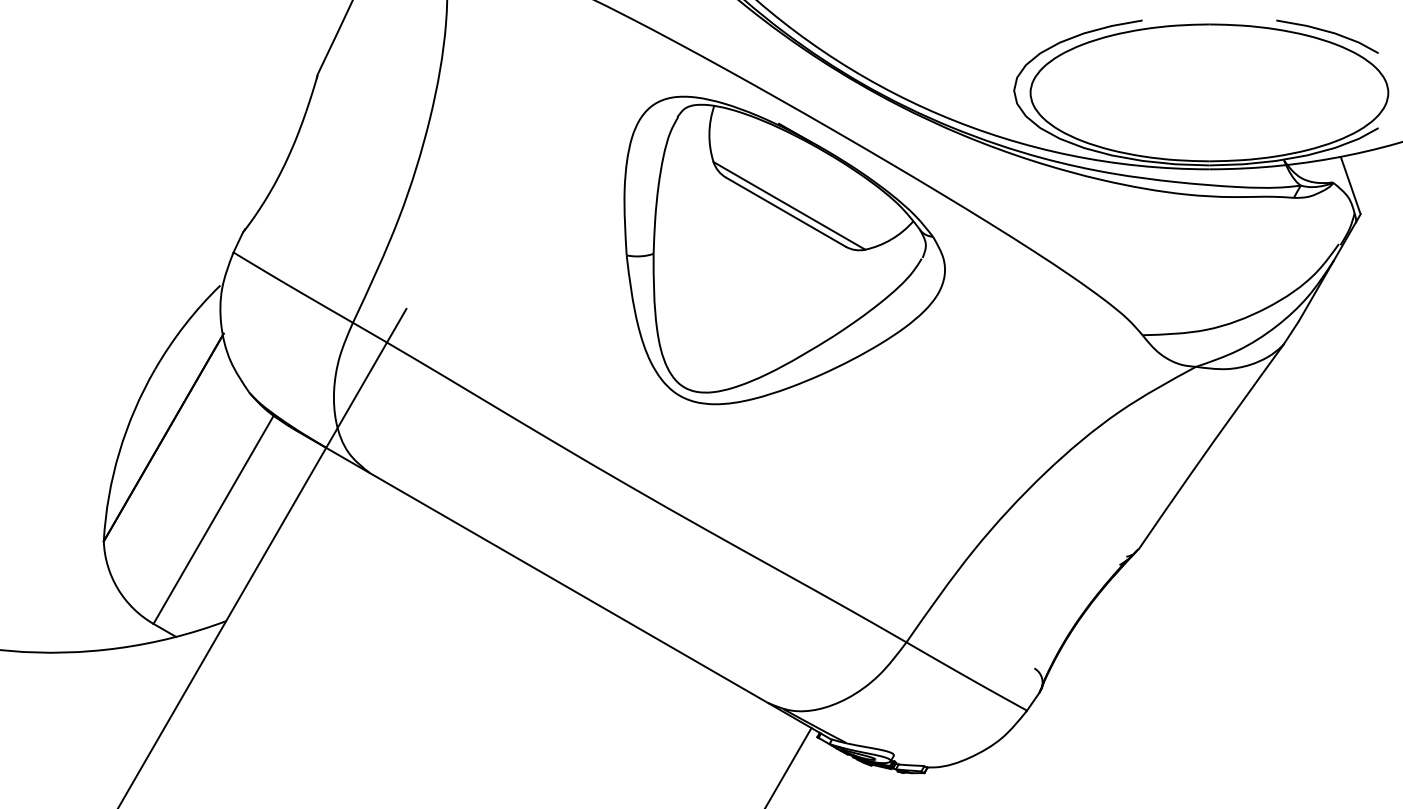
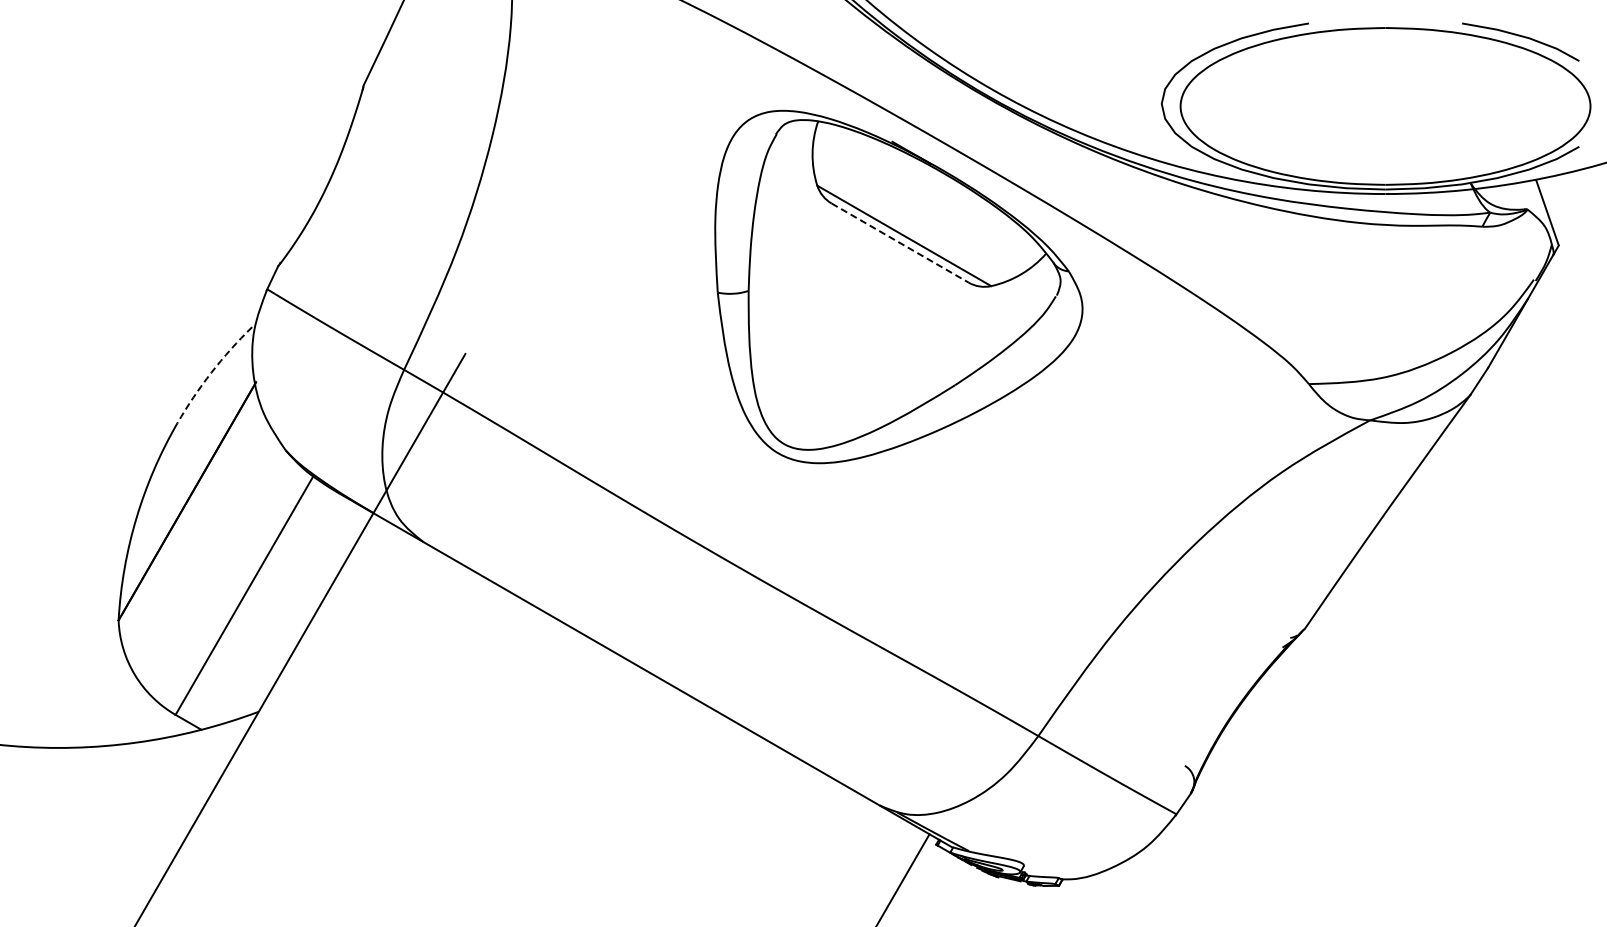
line: (786, 212) -> (900, 243), solid -> dashed
arc: (184, 325) -> (211, 372), solid -> dashed

